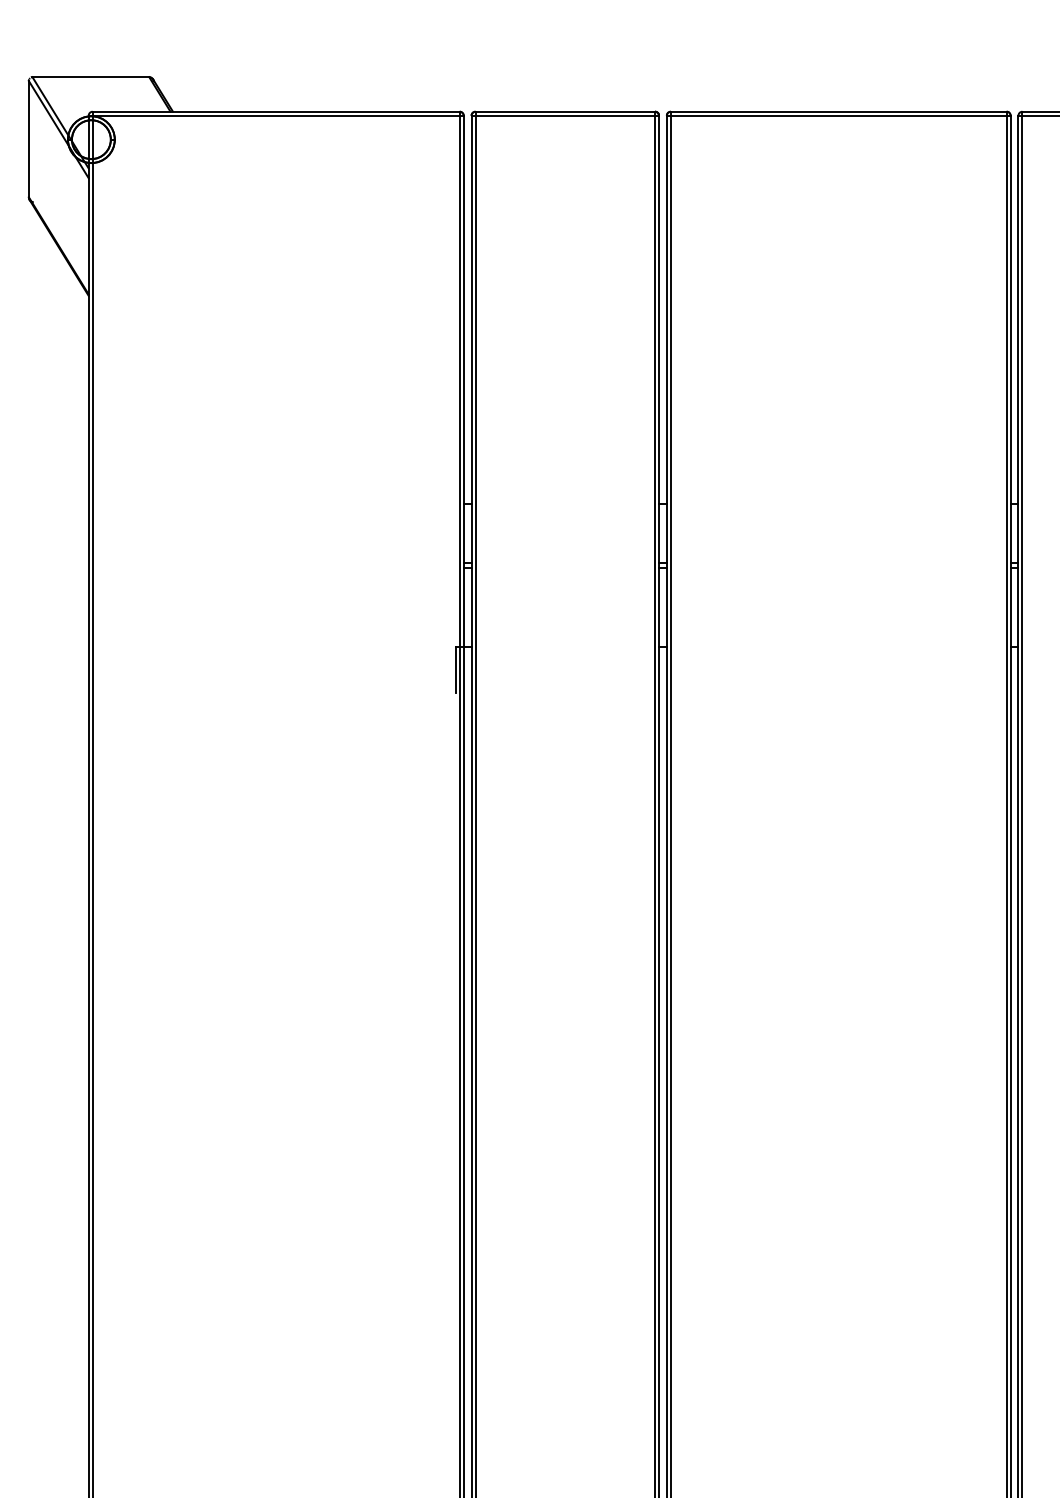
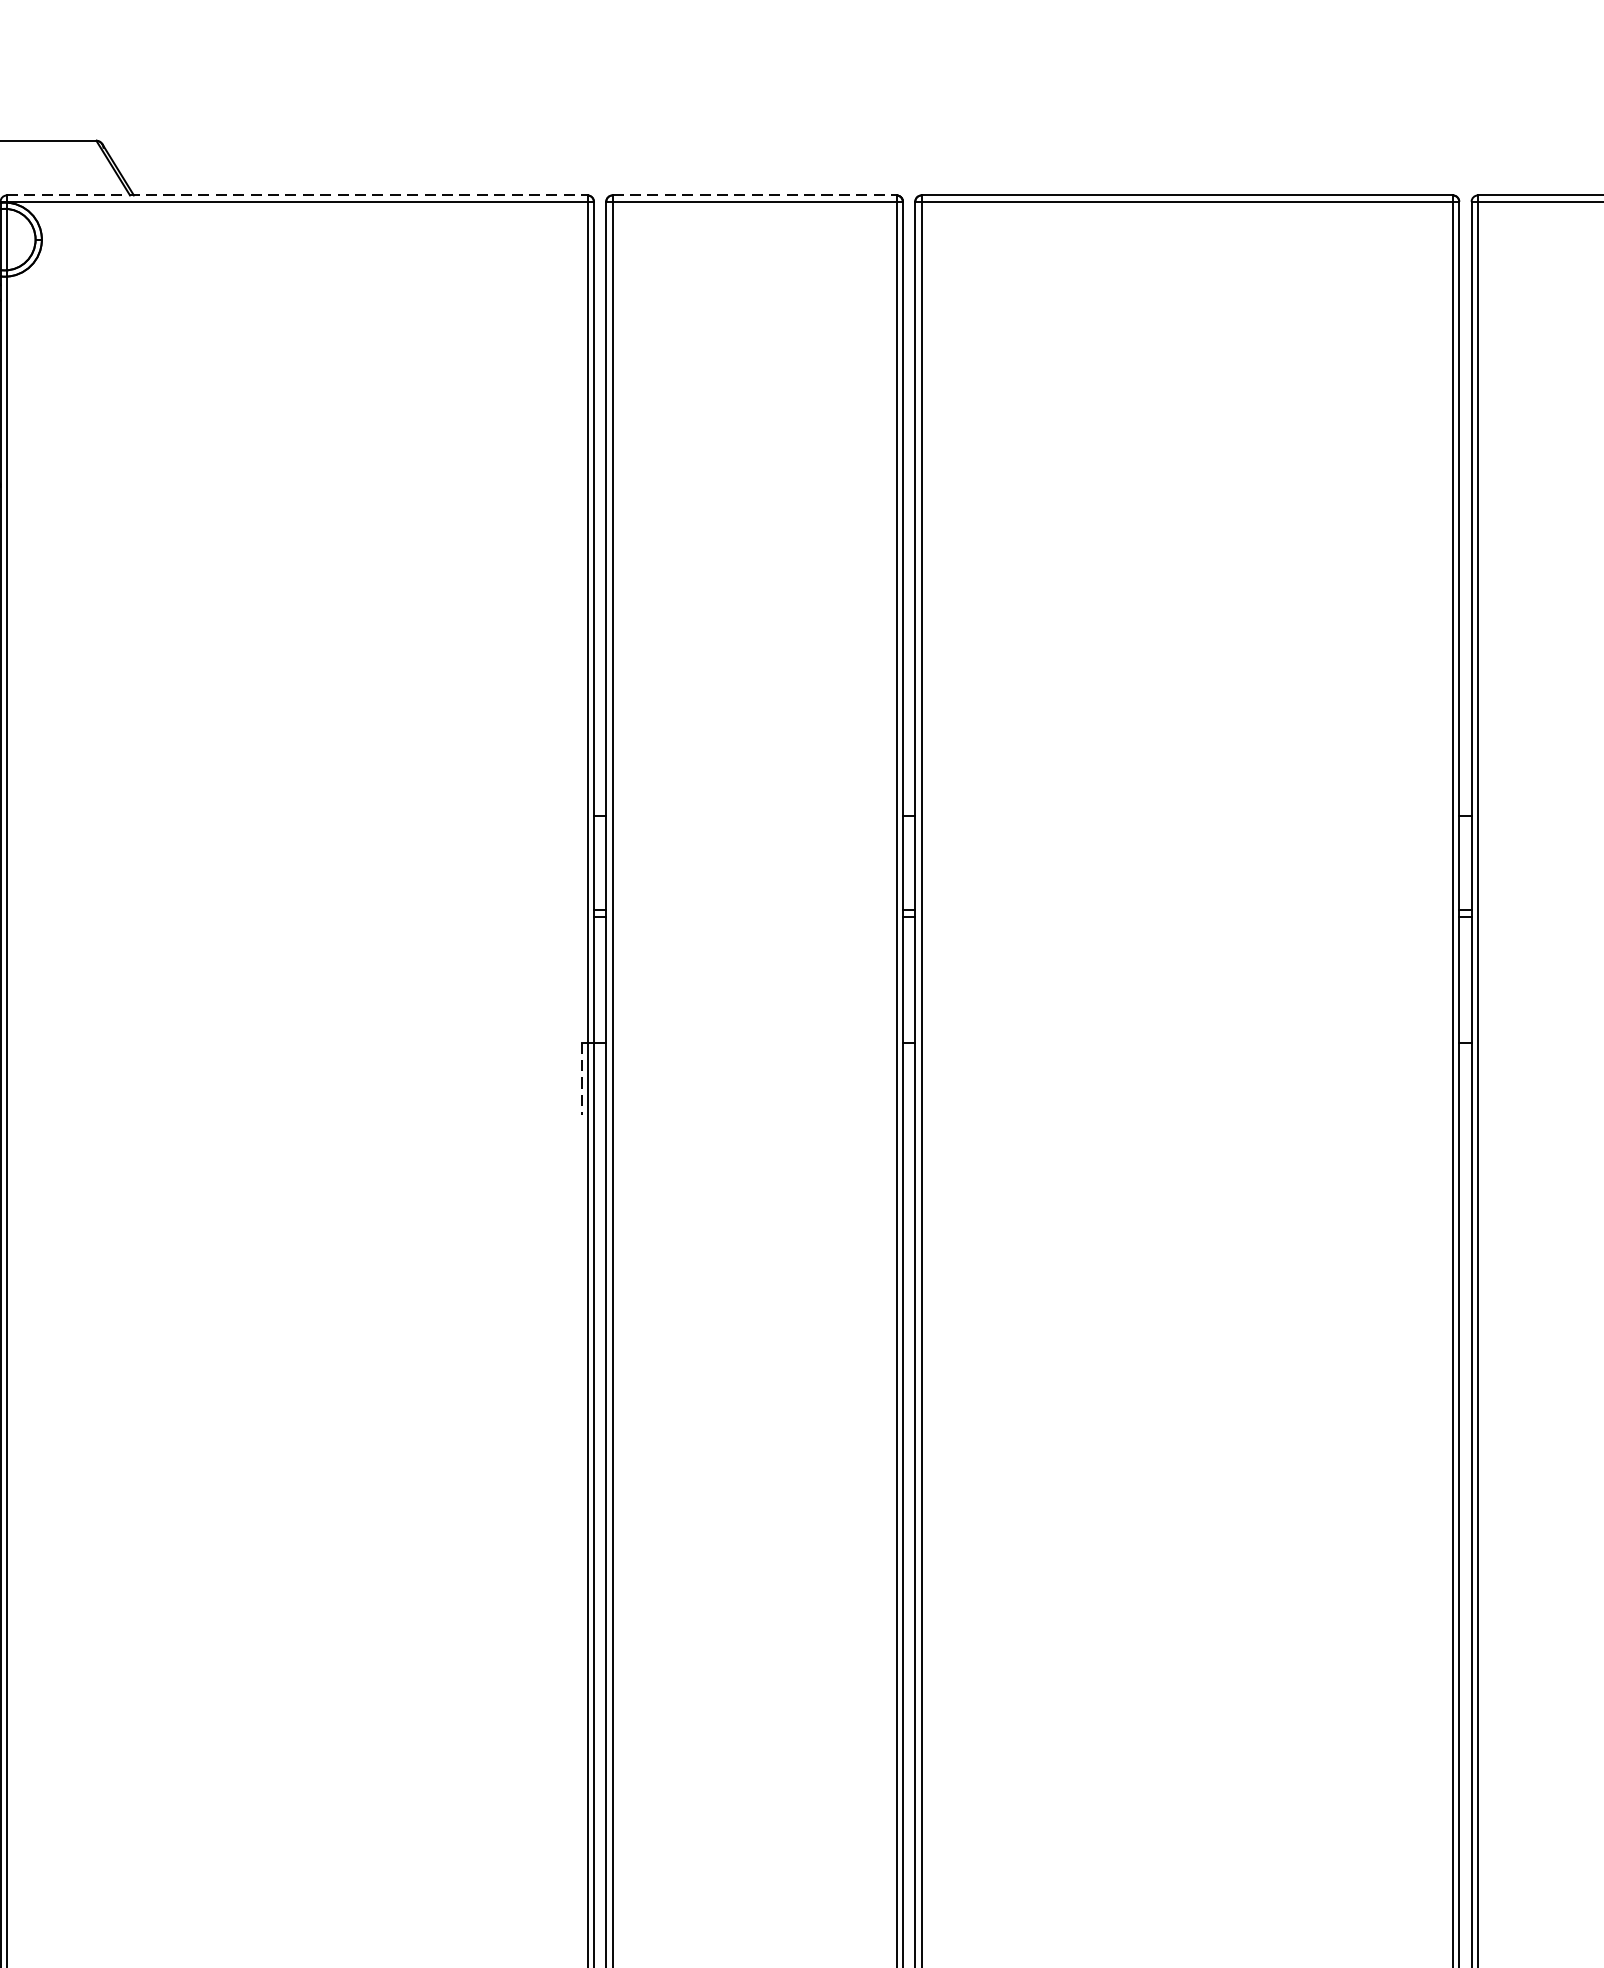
line: (276, 111) -> (297, 195), solid -> dashed
line: (565, 111) -> (754, 195), solid -> dashed
line: (455, 670) -> (580, 1079), solid -> dashed

